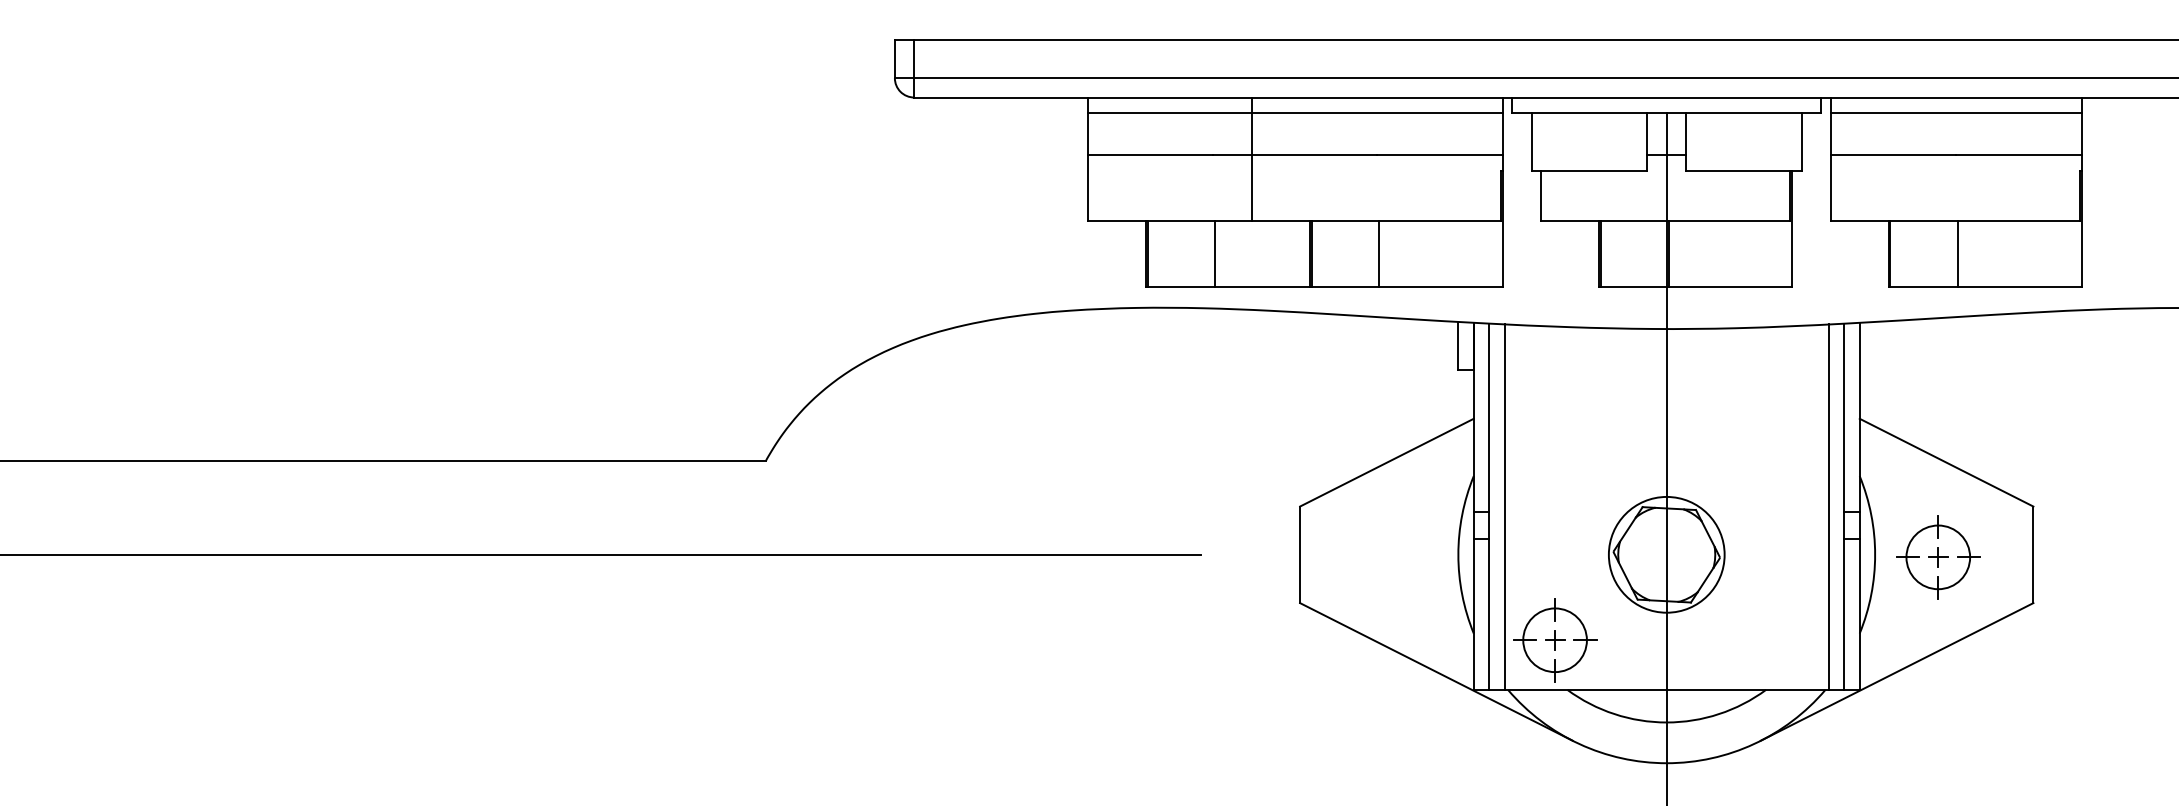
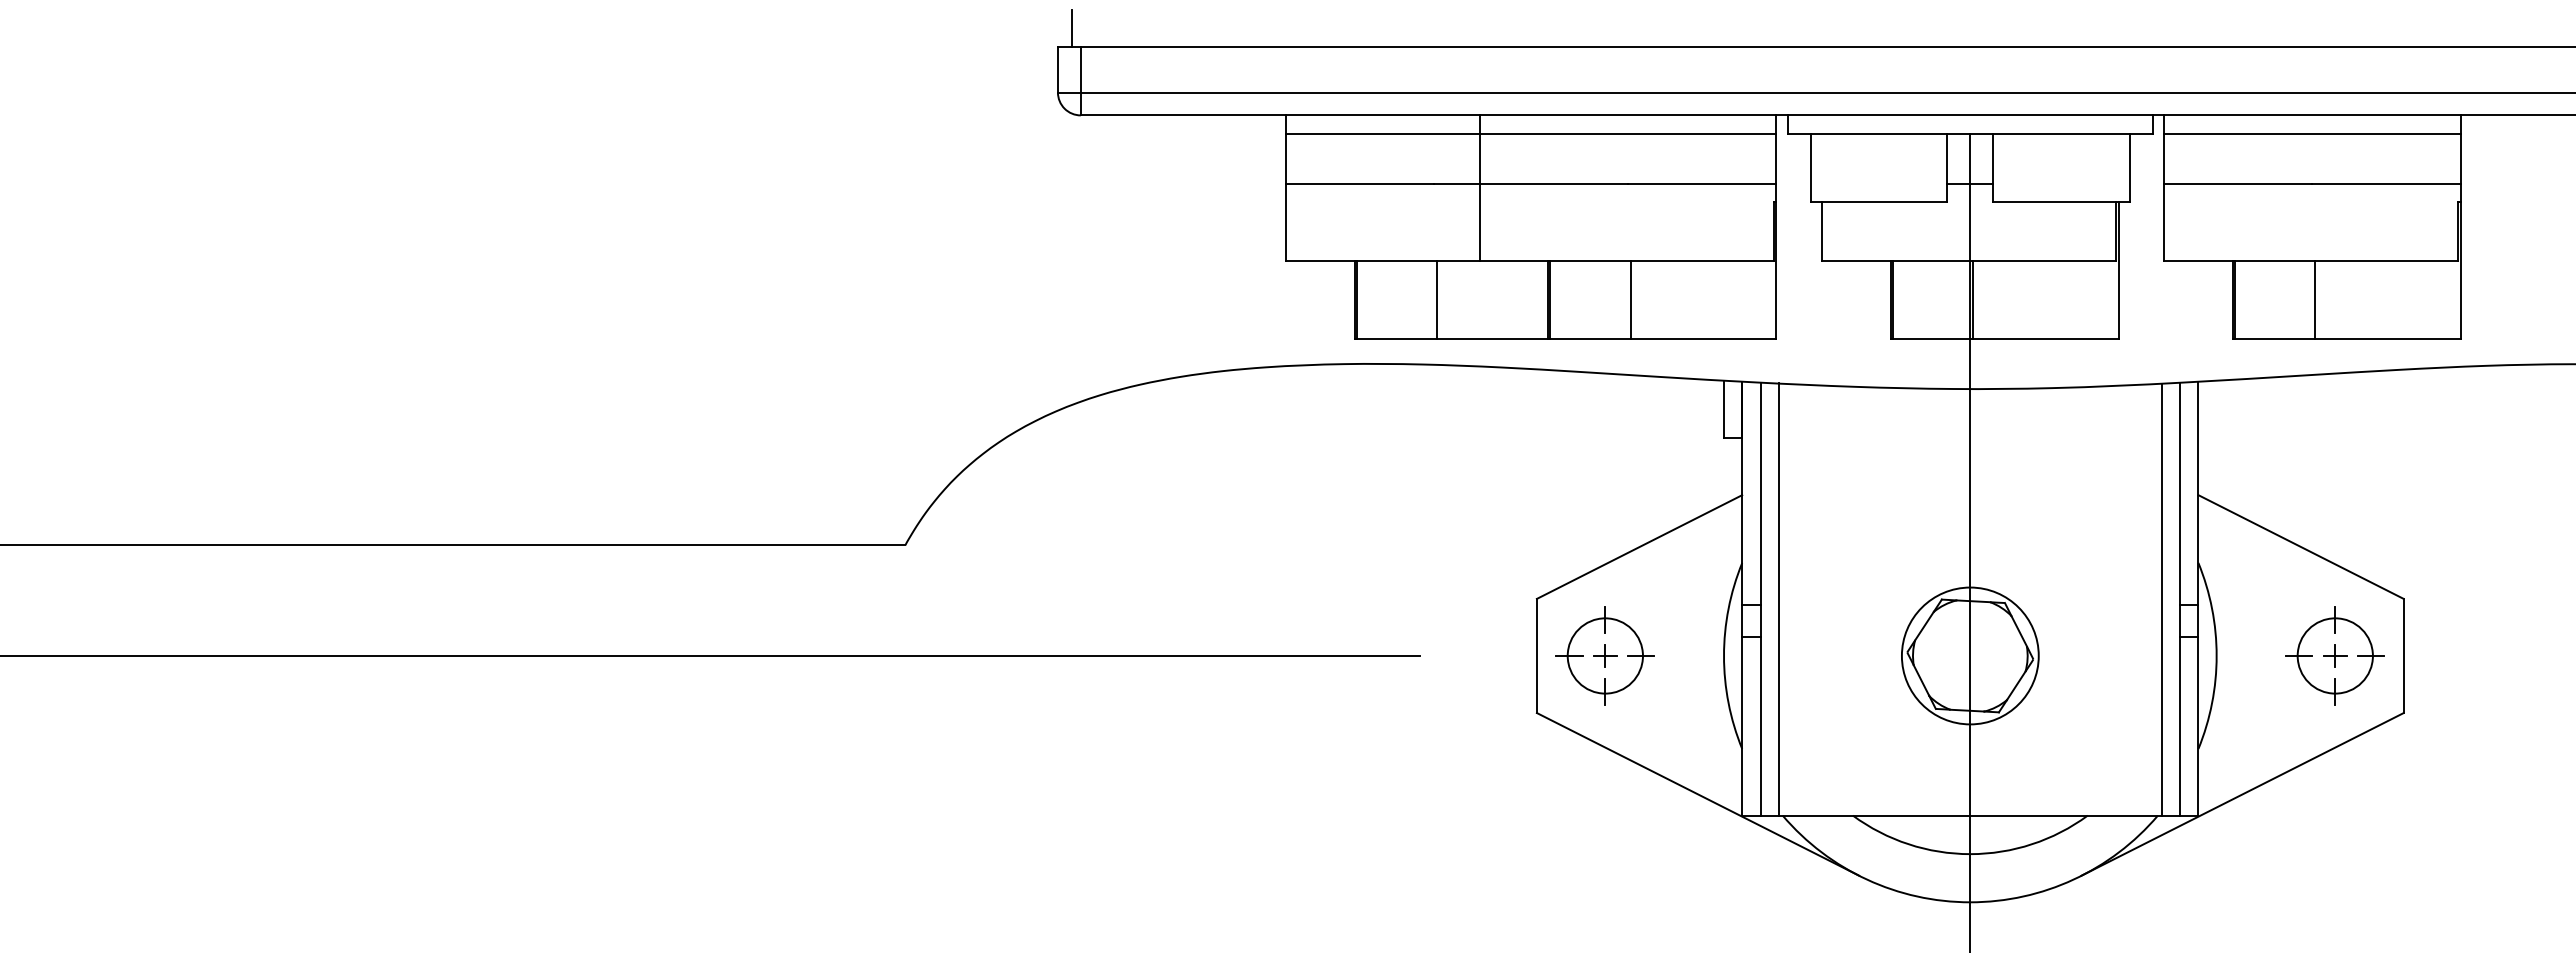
line: (906, 23) -> (1071, 28), added
part: (1937, 556) -> (2334, 655), moved
part: (1554, 639) -> (1604, 655), moved

